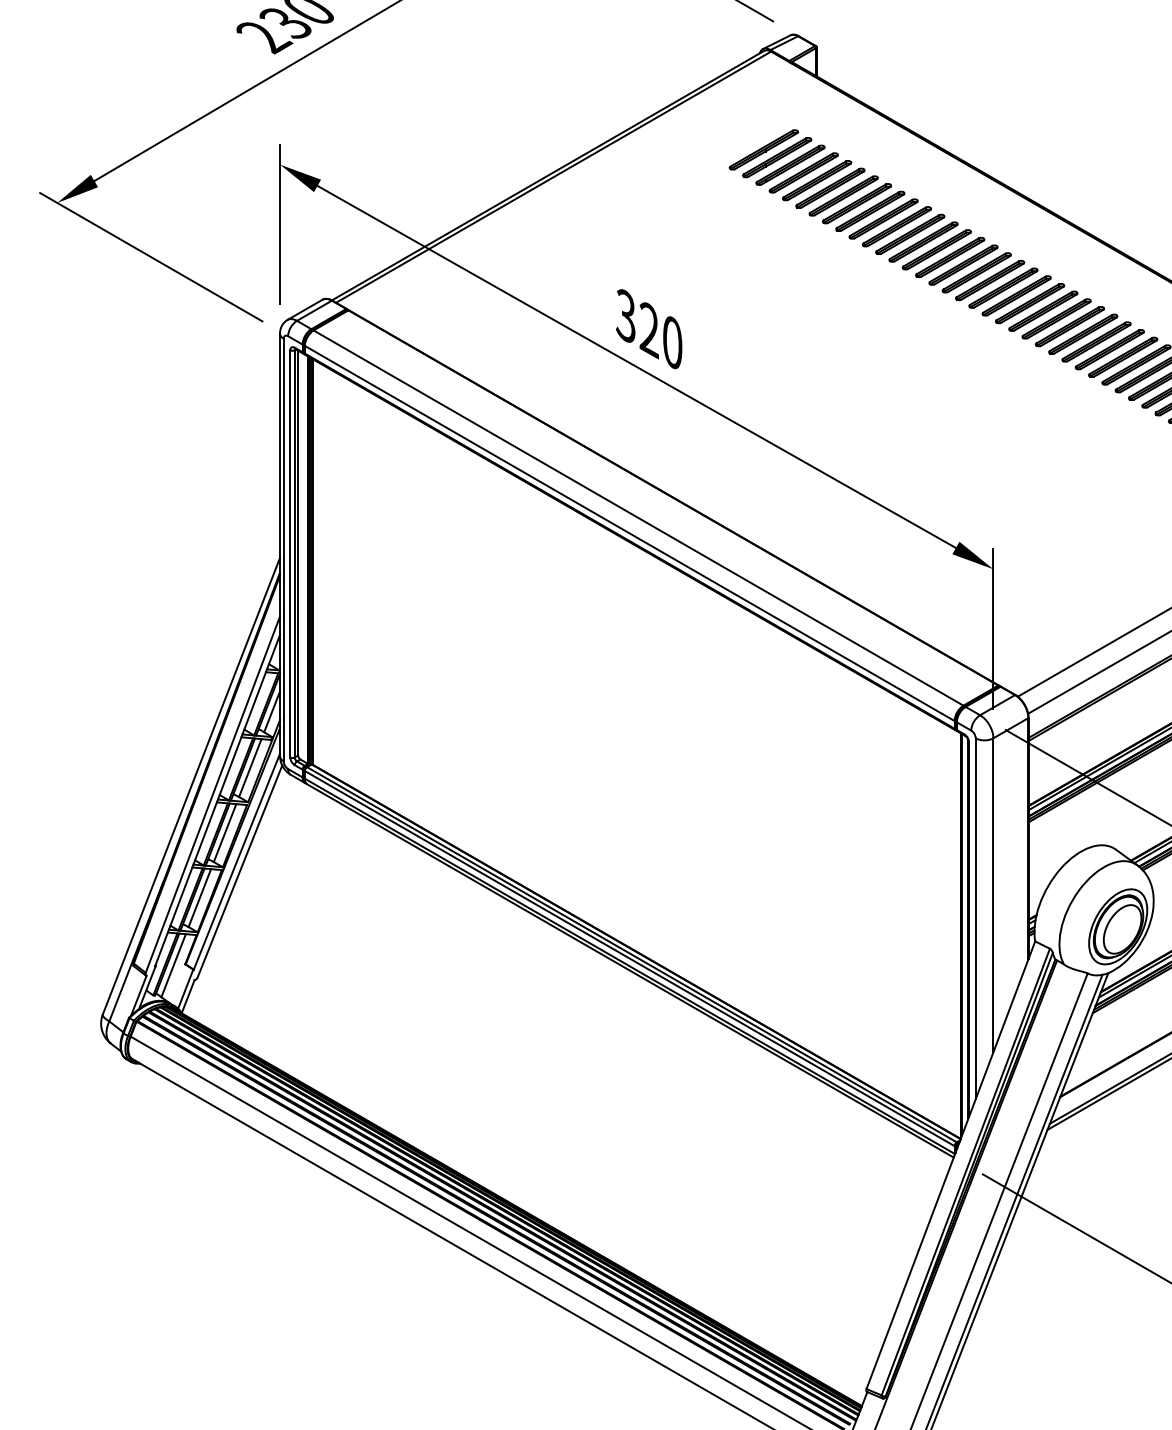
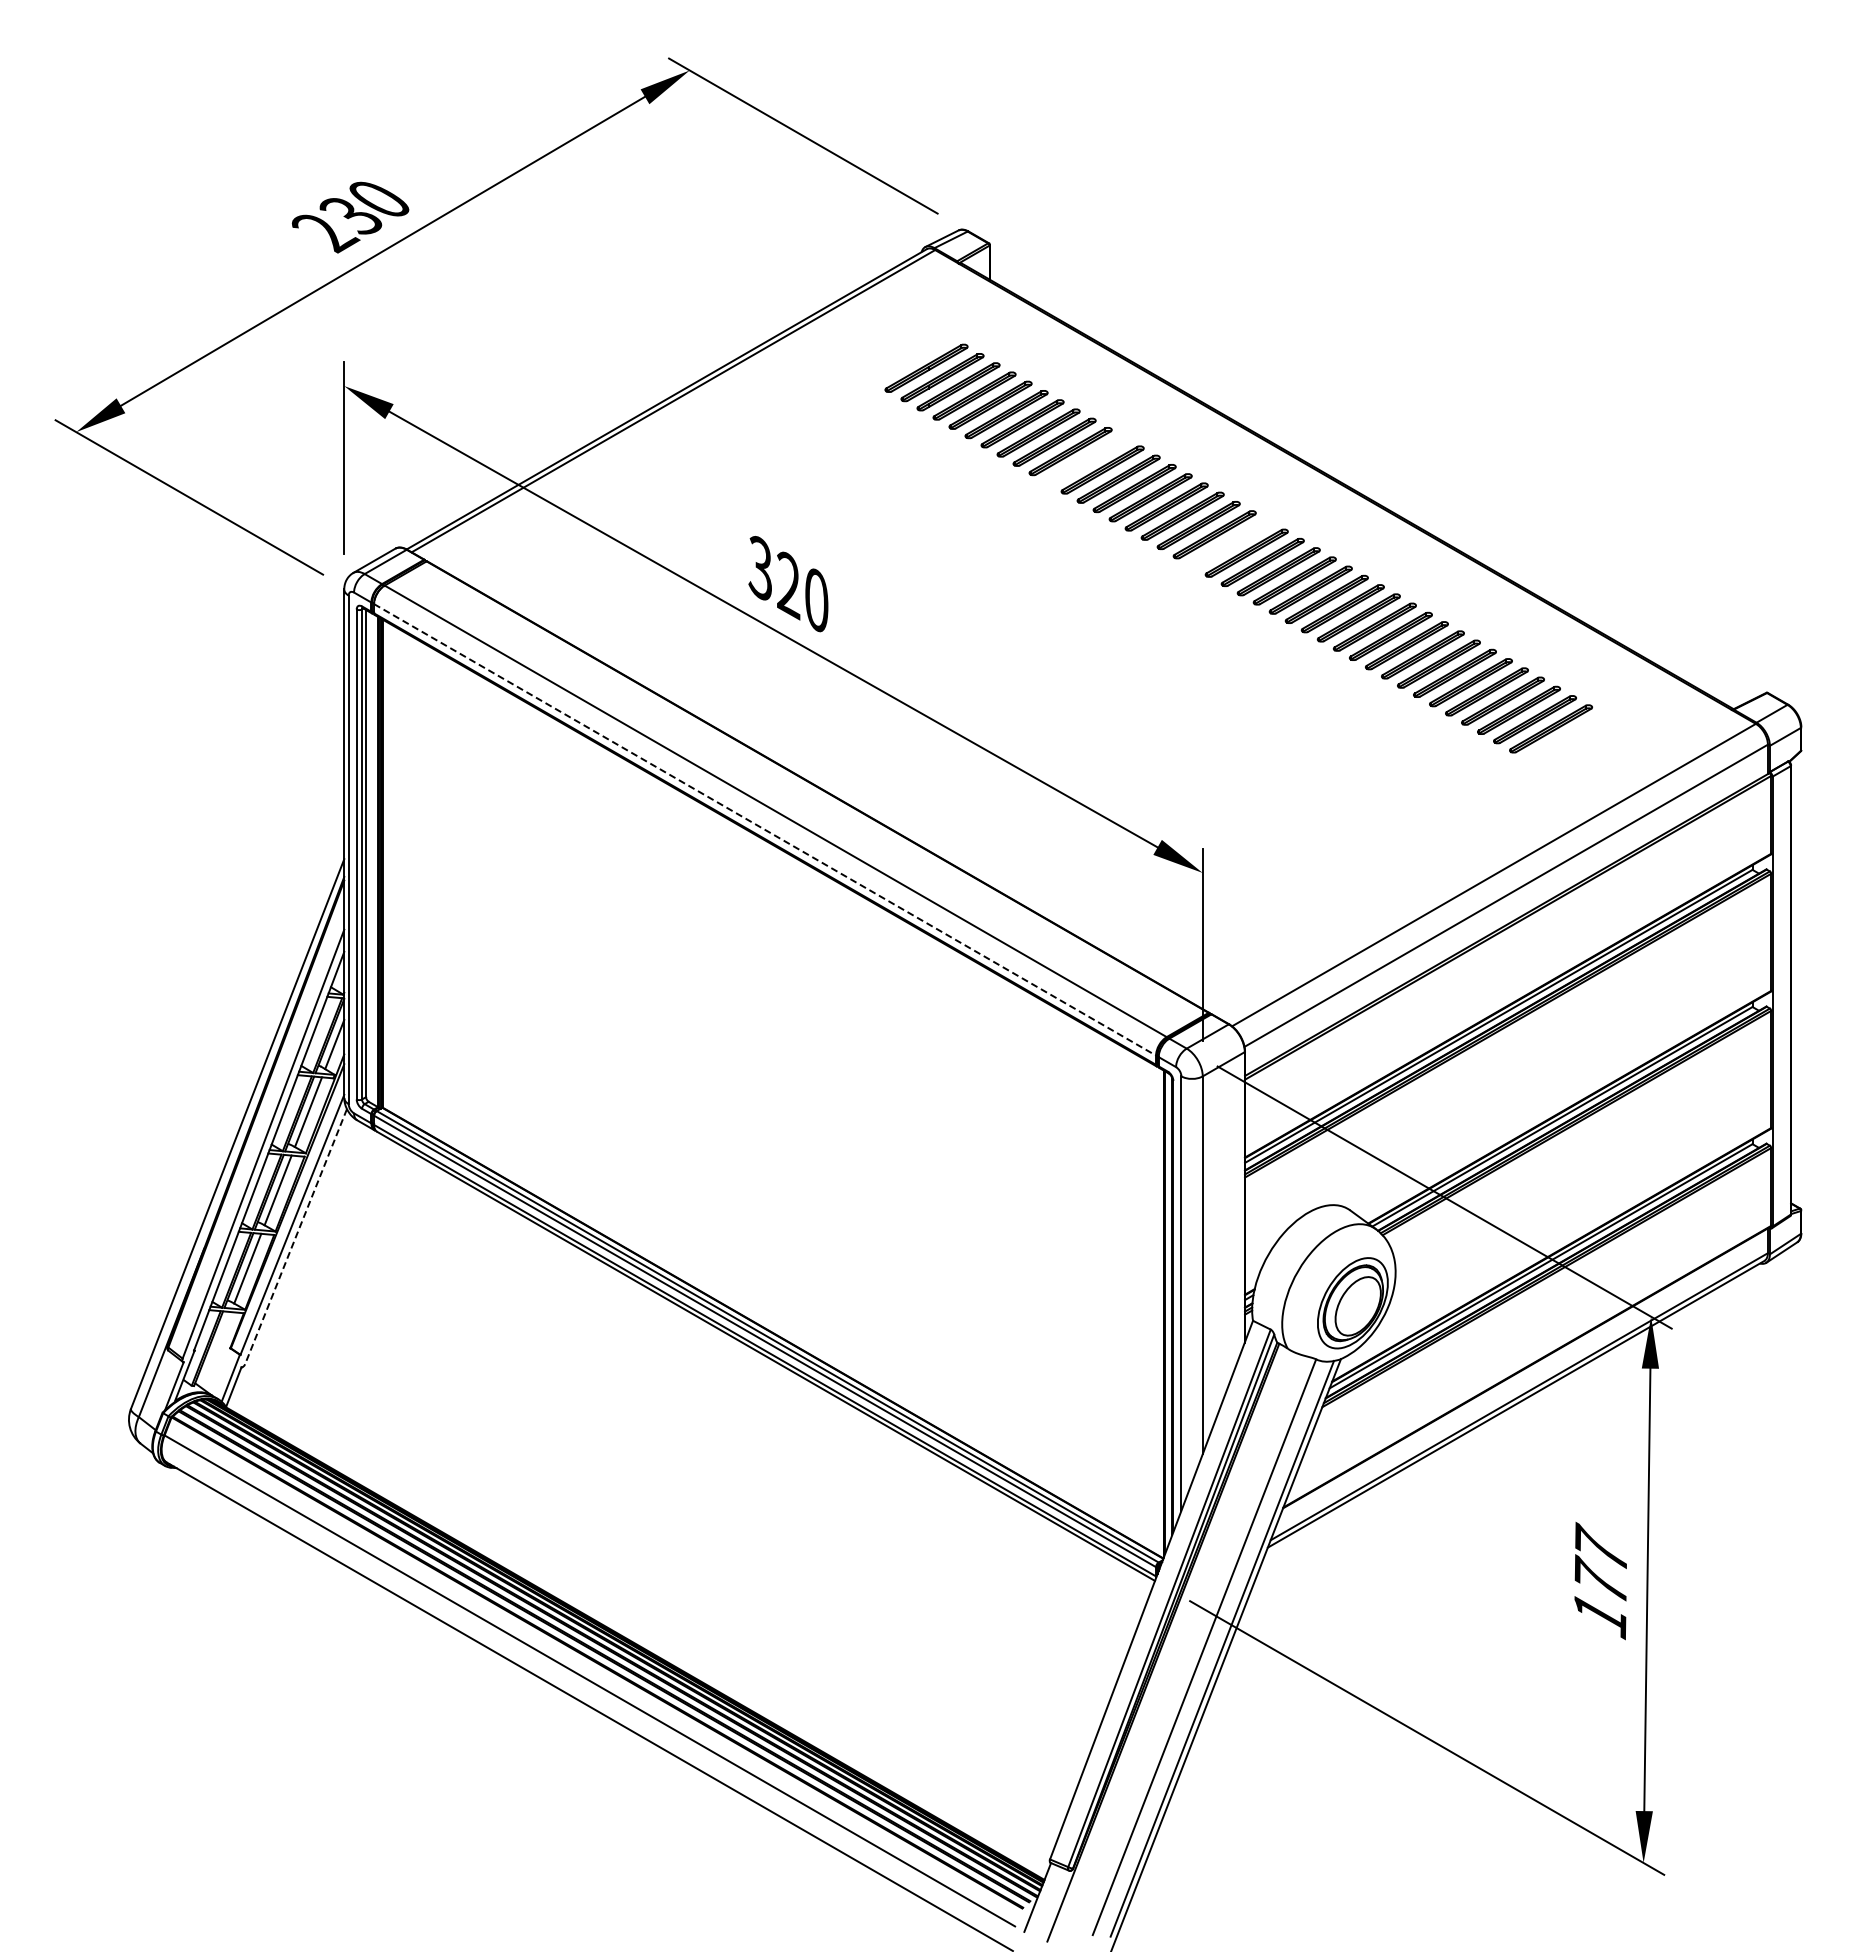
part: (896, 226) -> (1086, 460), removed
part: (1016, 295) -> (1230, 543), removed
line: (630, 533) -> (765, 830), solid -> dashed
line: (239, 872) -> (295, 1237), solid -> dashed
line: (173, 965) -> (215, 1349), removed

